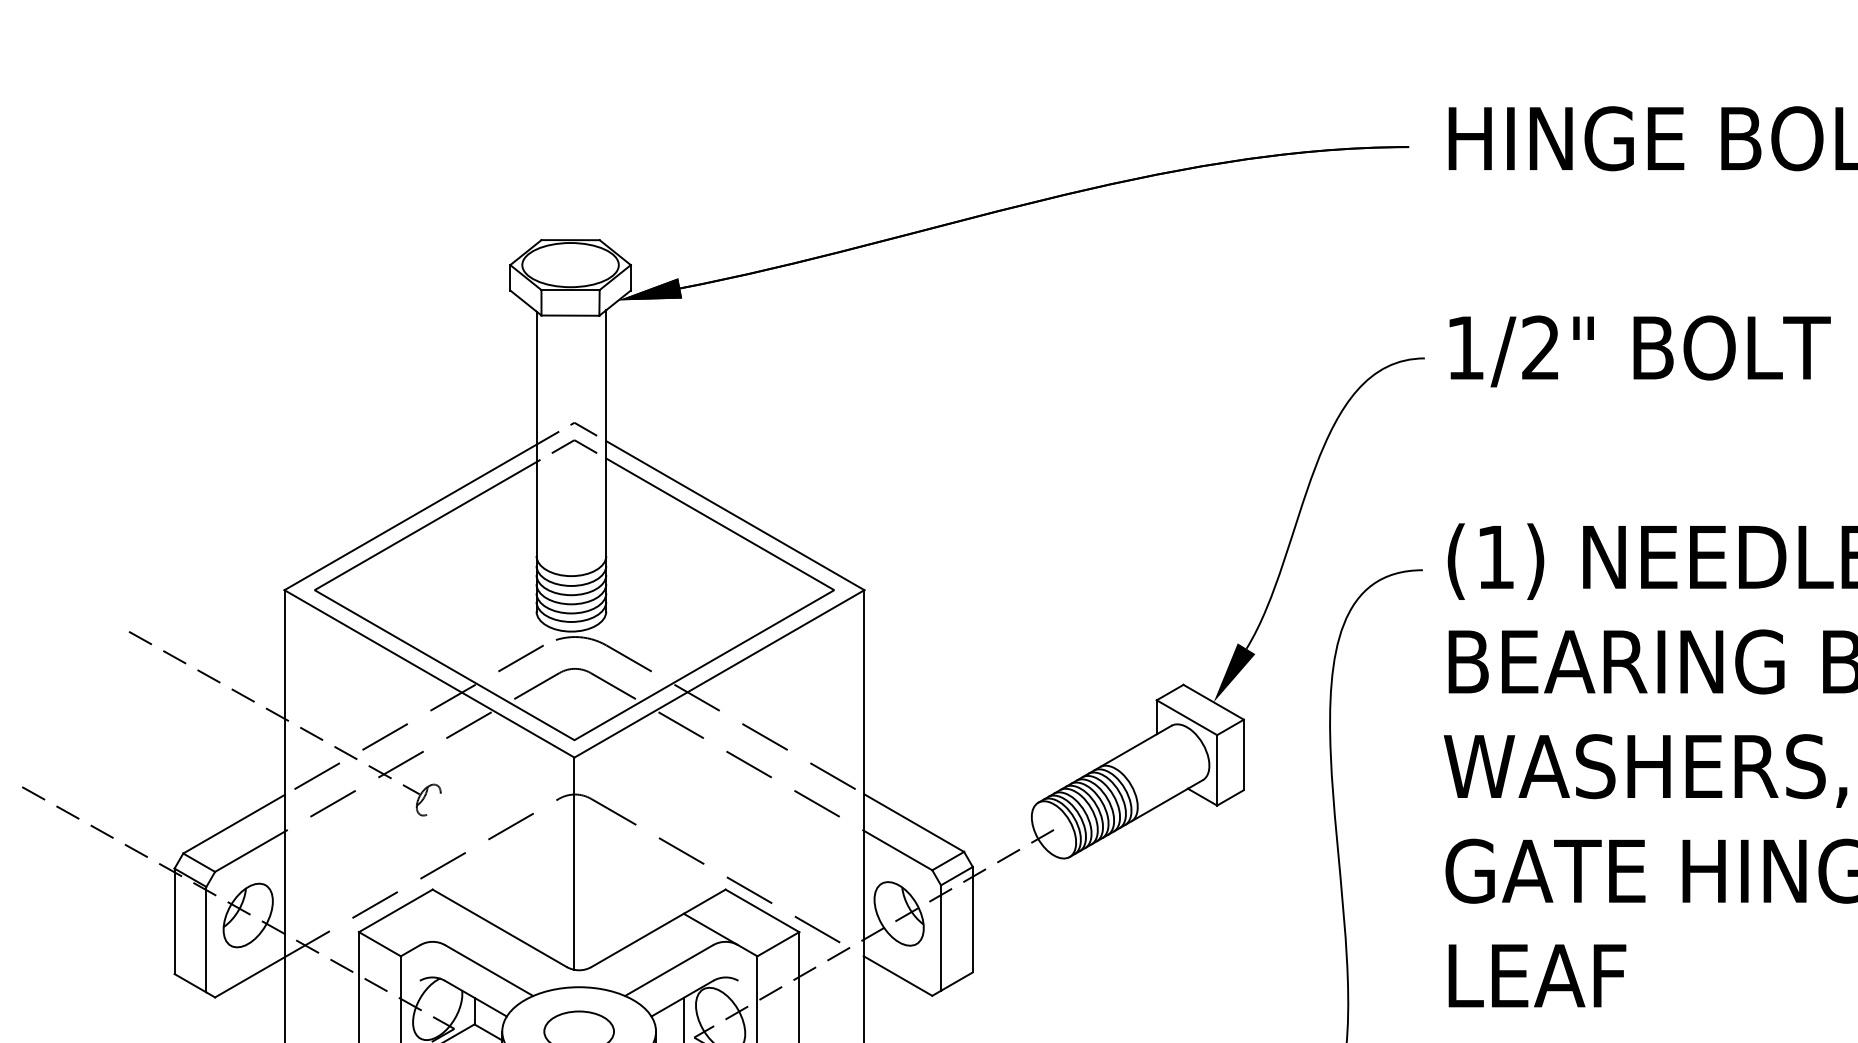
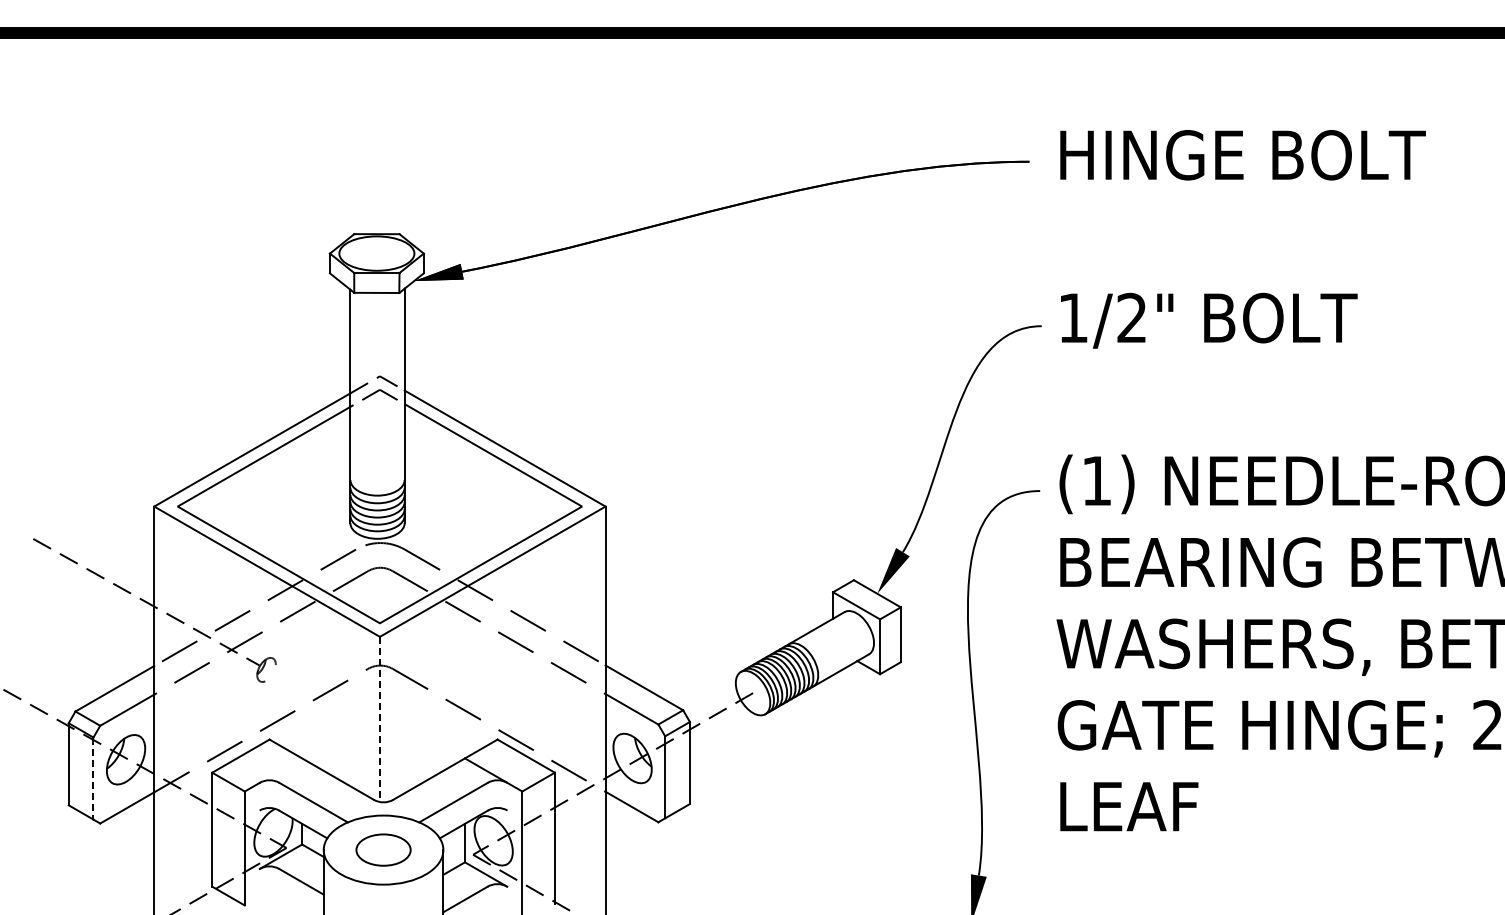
line: (573, 863) -> (379, 719), solid -> dashed
line: (206, 940) -> (93, 779), solid -> dashed

